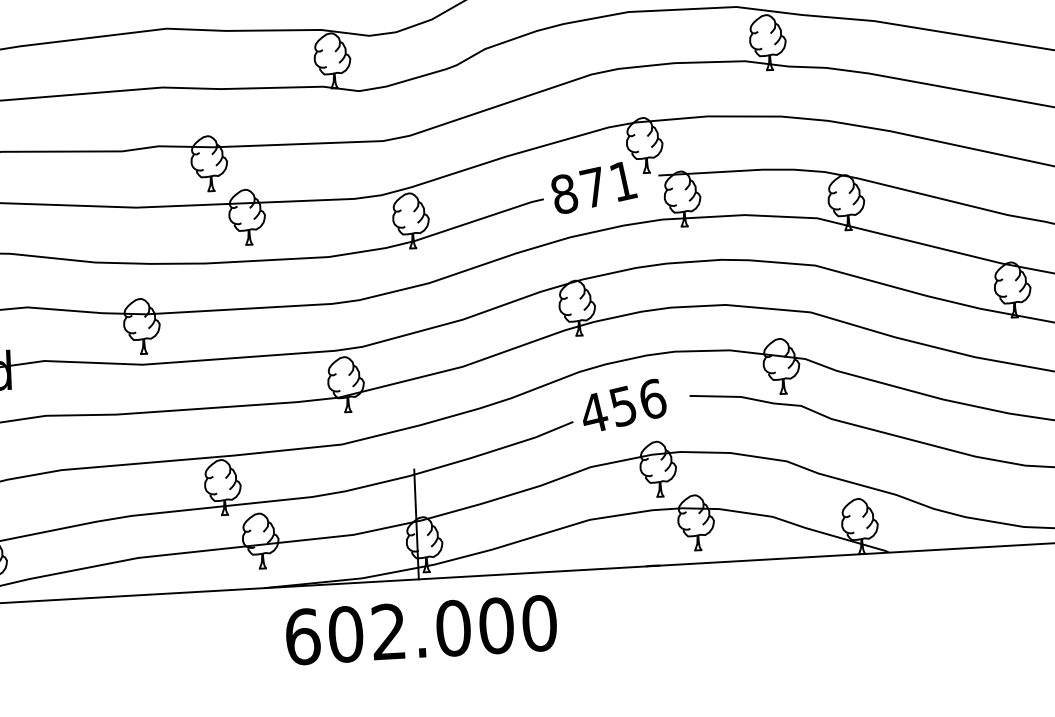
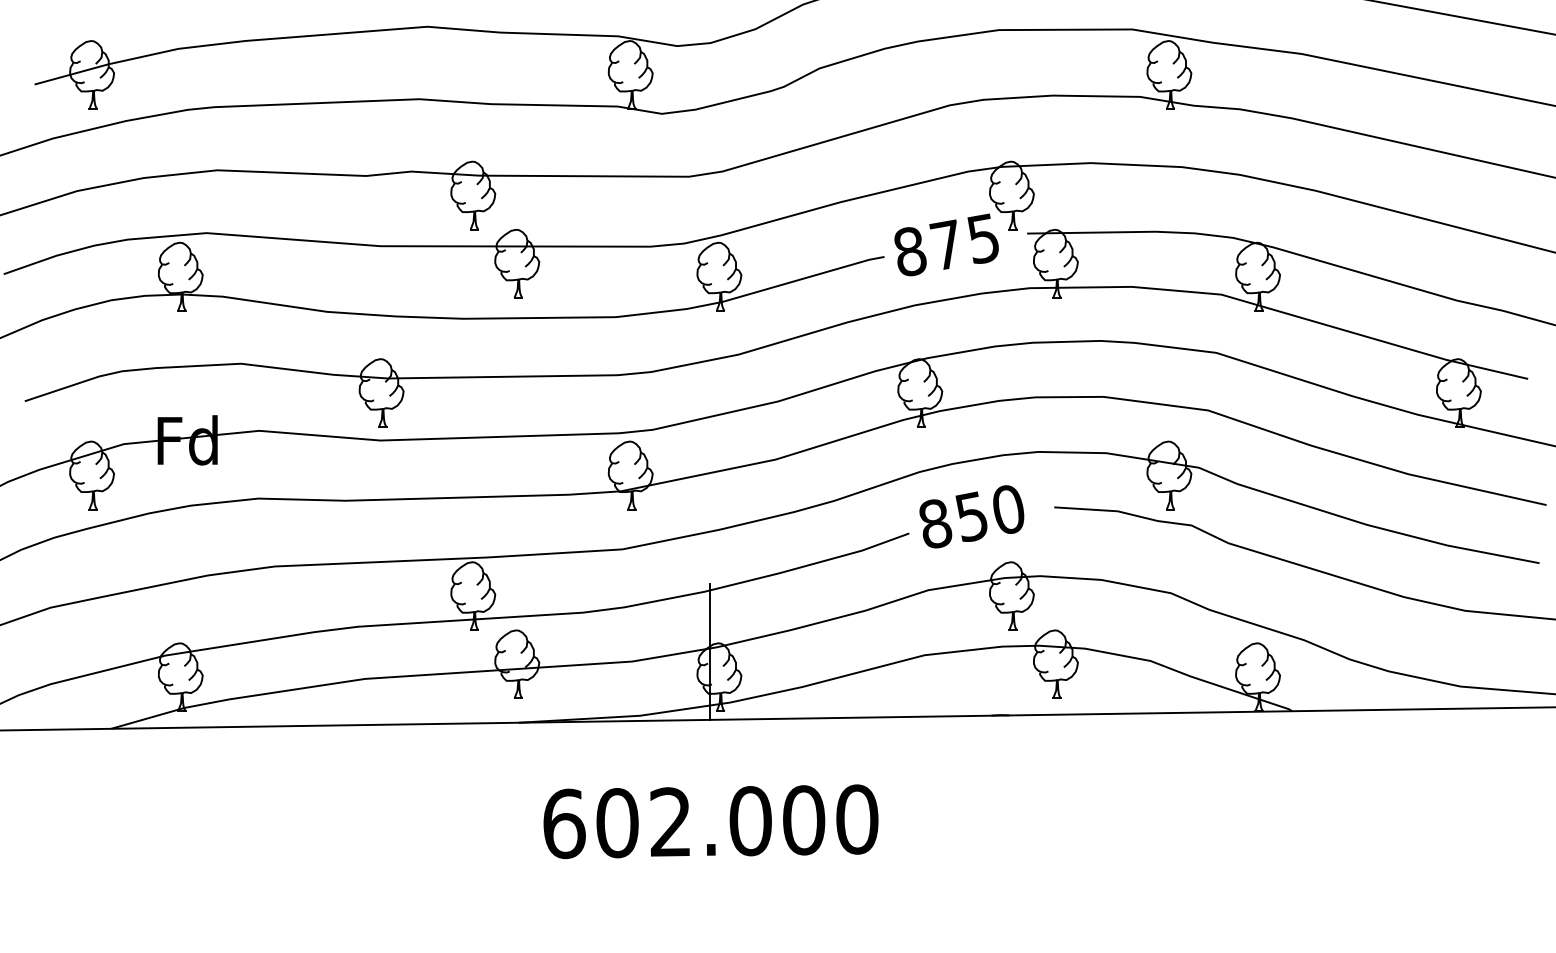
text: (623, 181) -> (983, 238), 871 -> 875
text: (623, 406) -> (972, 516), 456 -> 850
text: (421, 629) -> (710, 821), moved

